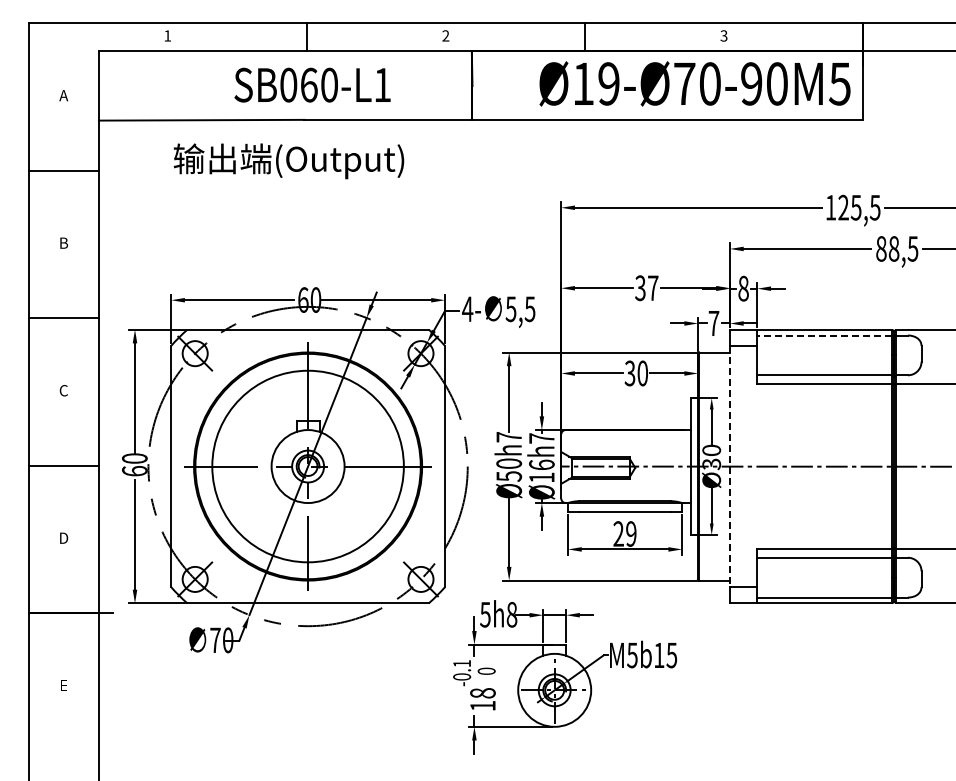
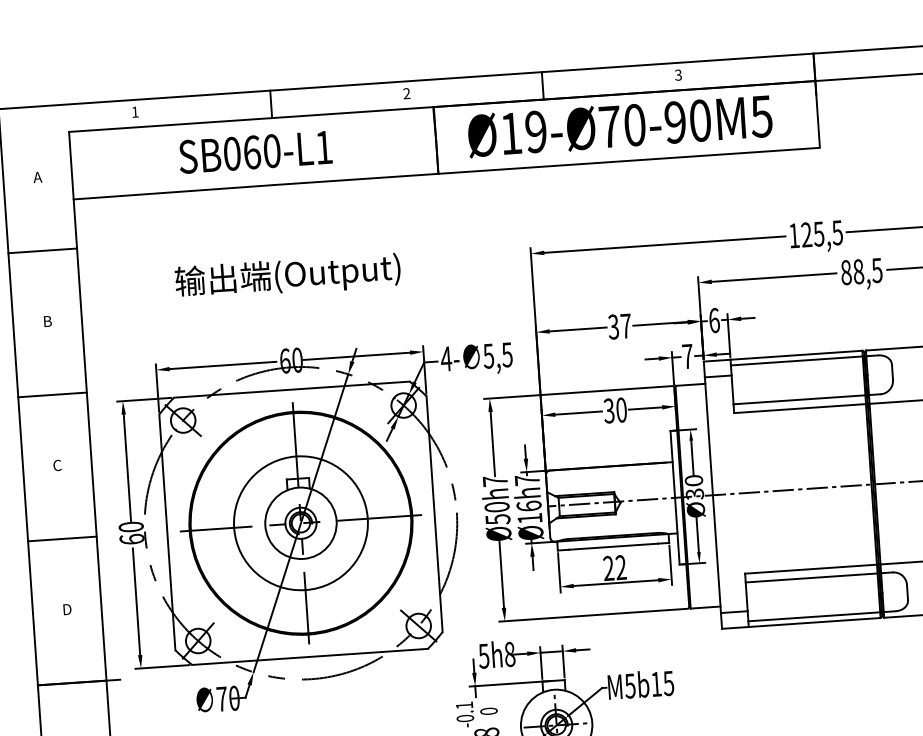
text: (694, 83) -> (619, 125), moved
text: (312, 84) -> (255, 151), moved
text: (288, 161) -> (287, 276), moved
text: (743, 288) -> (714, 320), 8 -> 6
line: (824, 335) -> (796, 360), dashed -> solid
circle: (307, 466) -> (300, 523), size x0.71
line: (730, 466) -> (713, 495), dashed -> solid
text: (631, 533) -> (621, 567), 29 -> 22

